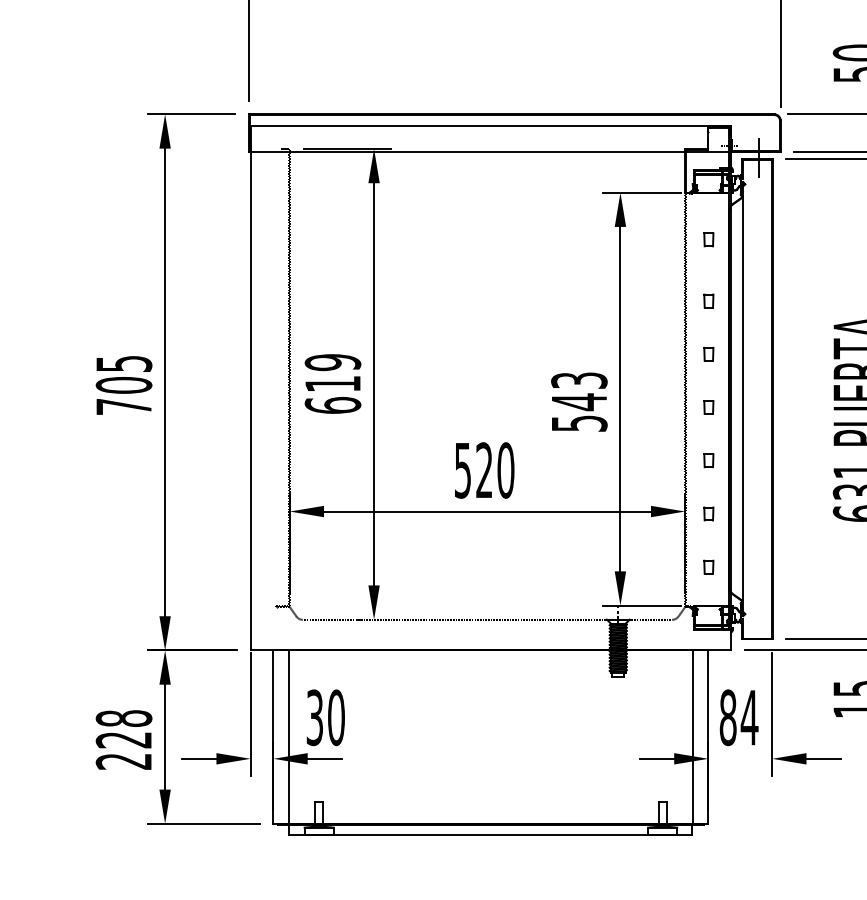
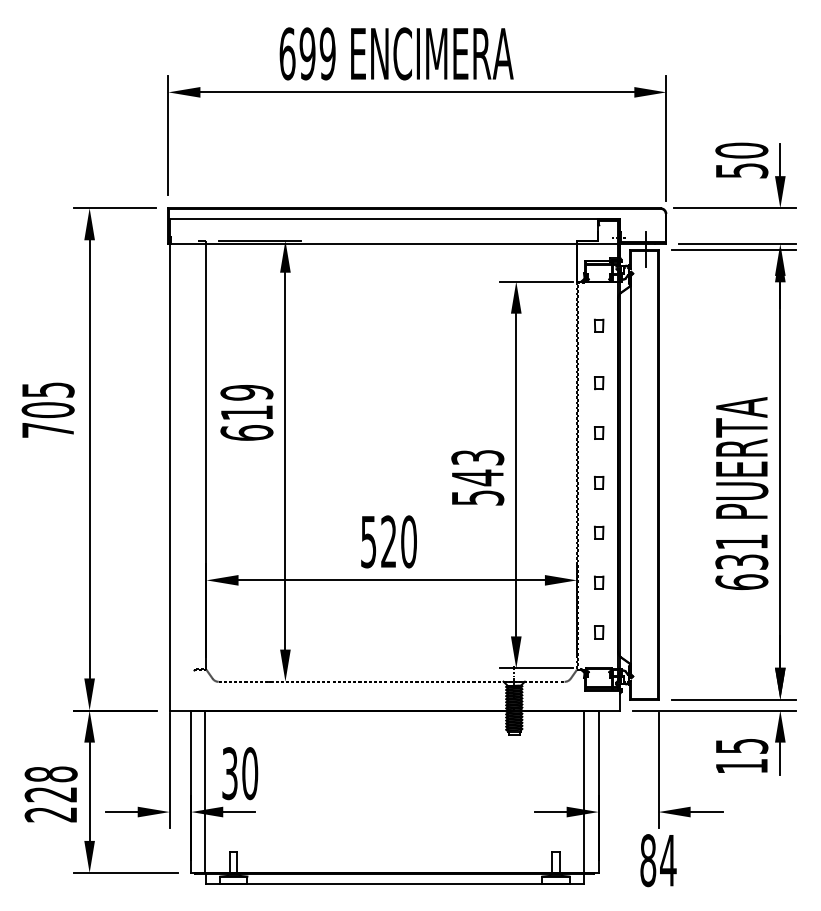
text: (332, 383) -> (246, 412), moved
text: (123, 384) -> (47, 409), moved
text: (739, 717) -> (658, 860), moved

